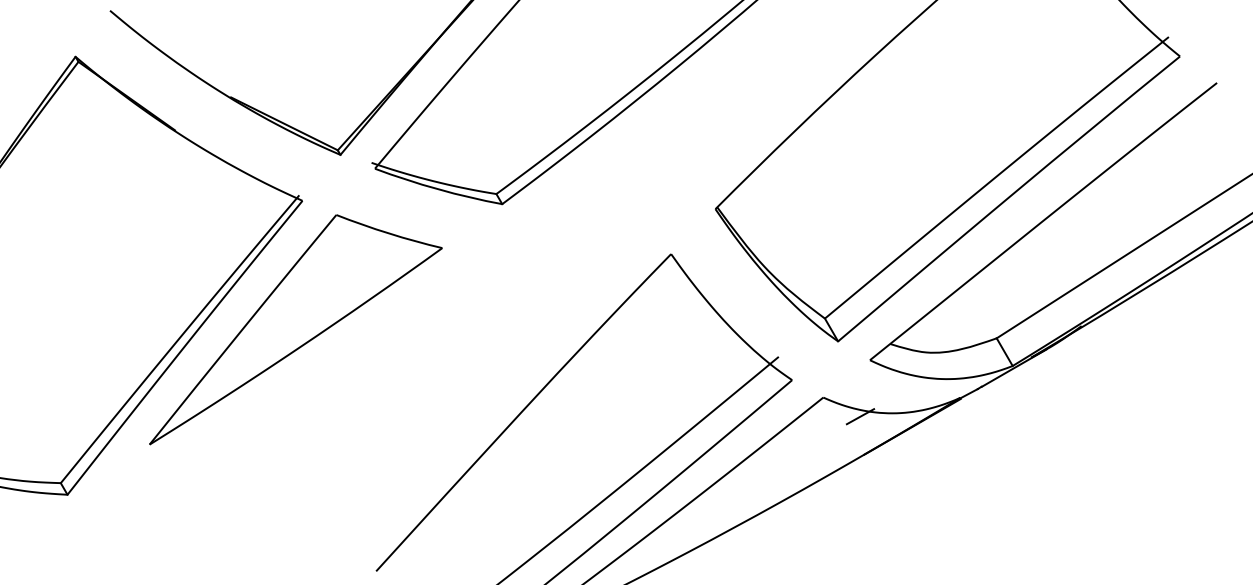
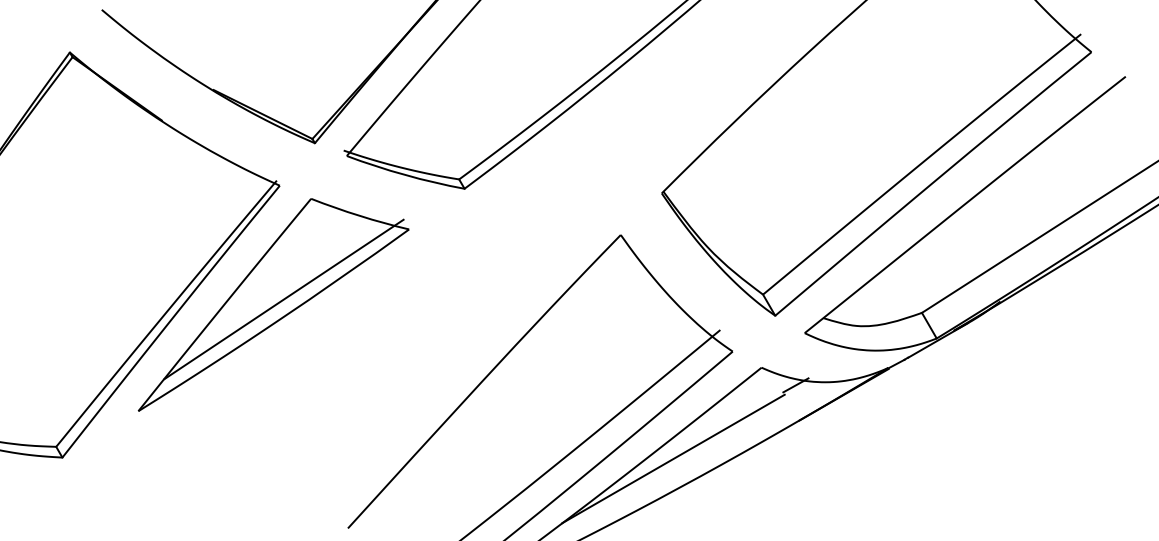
line: (306, 323) -> (283, 299), added
line: (727, 495) -> (672, 458), added

